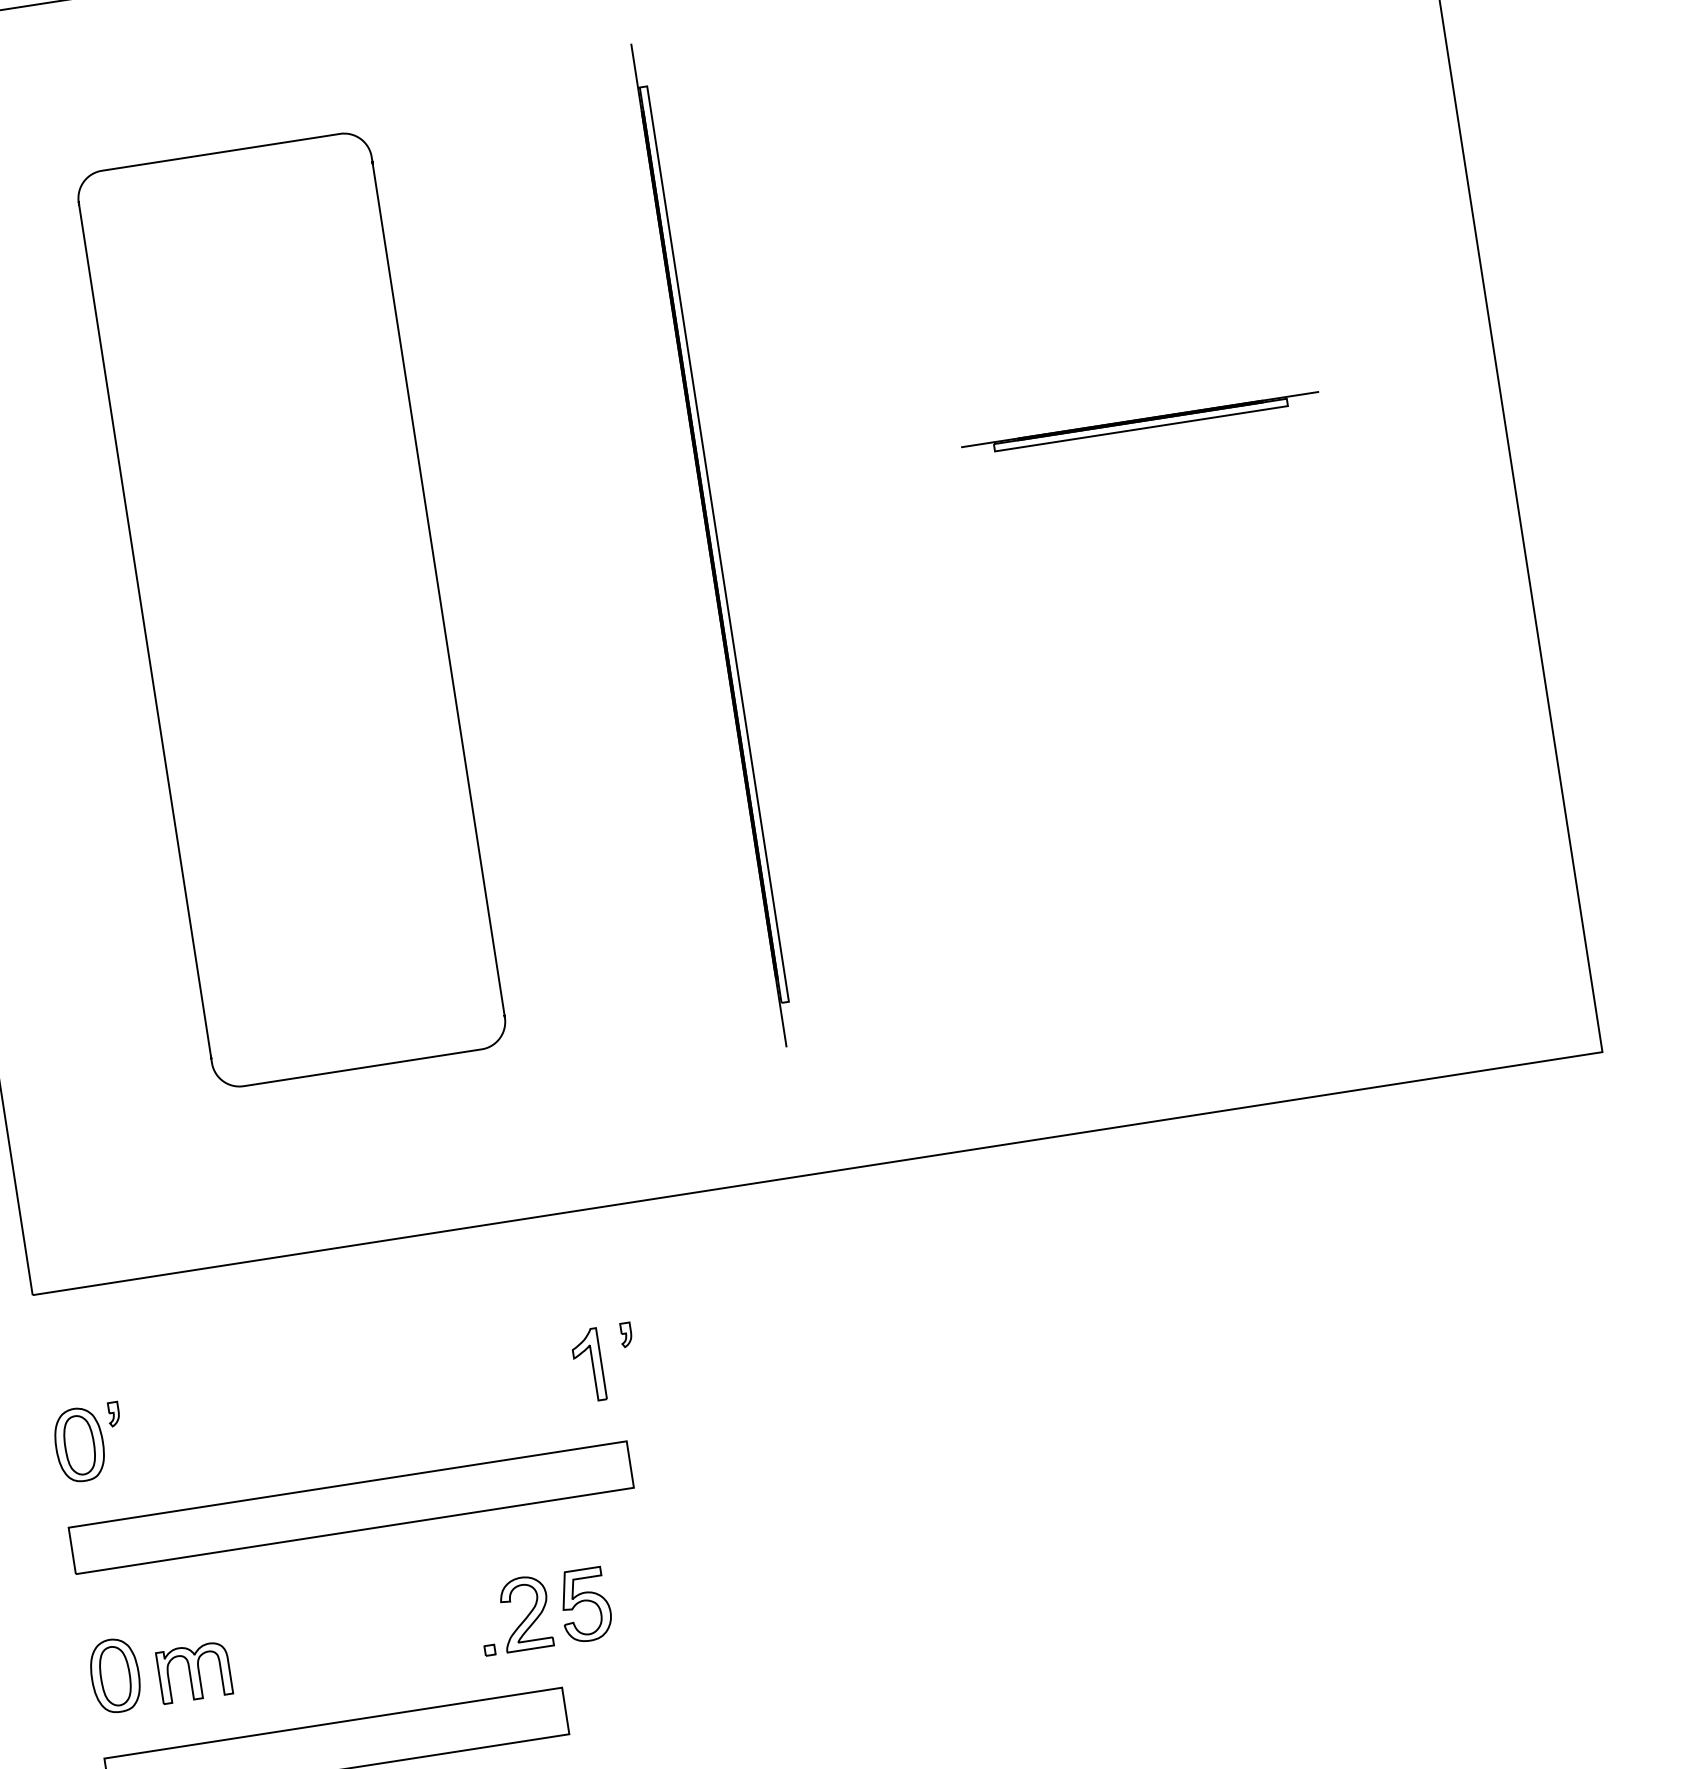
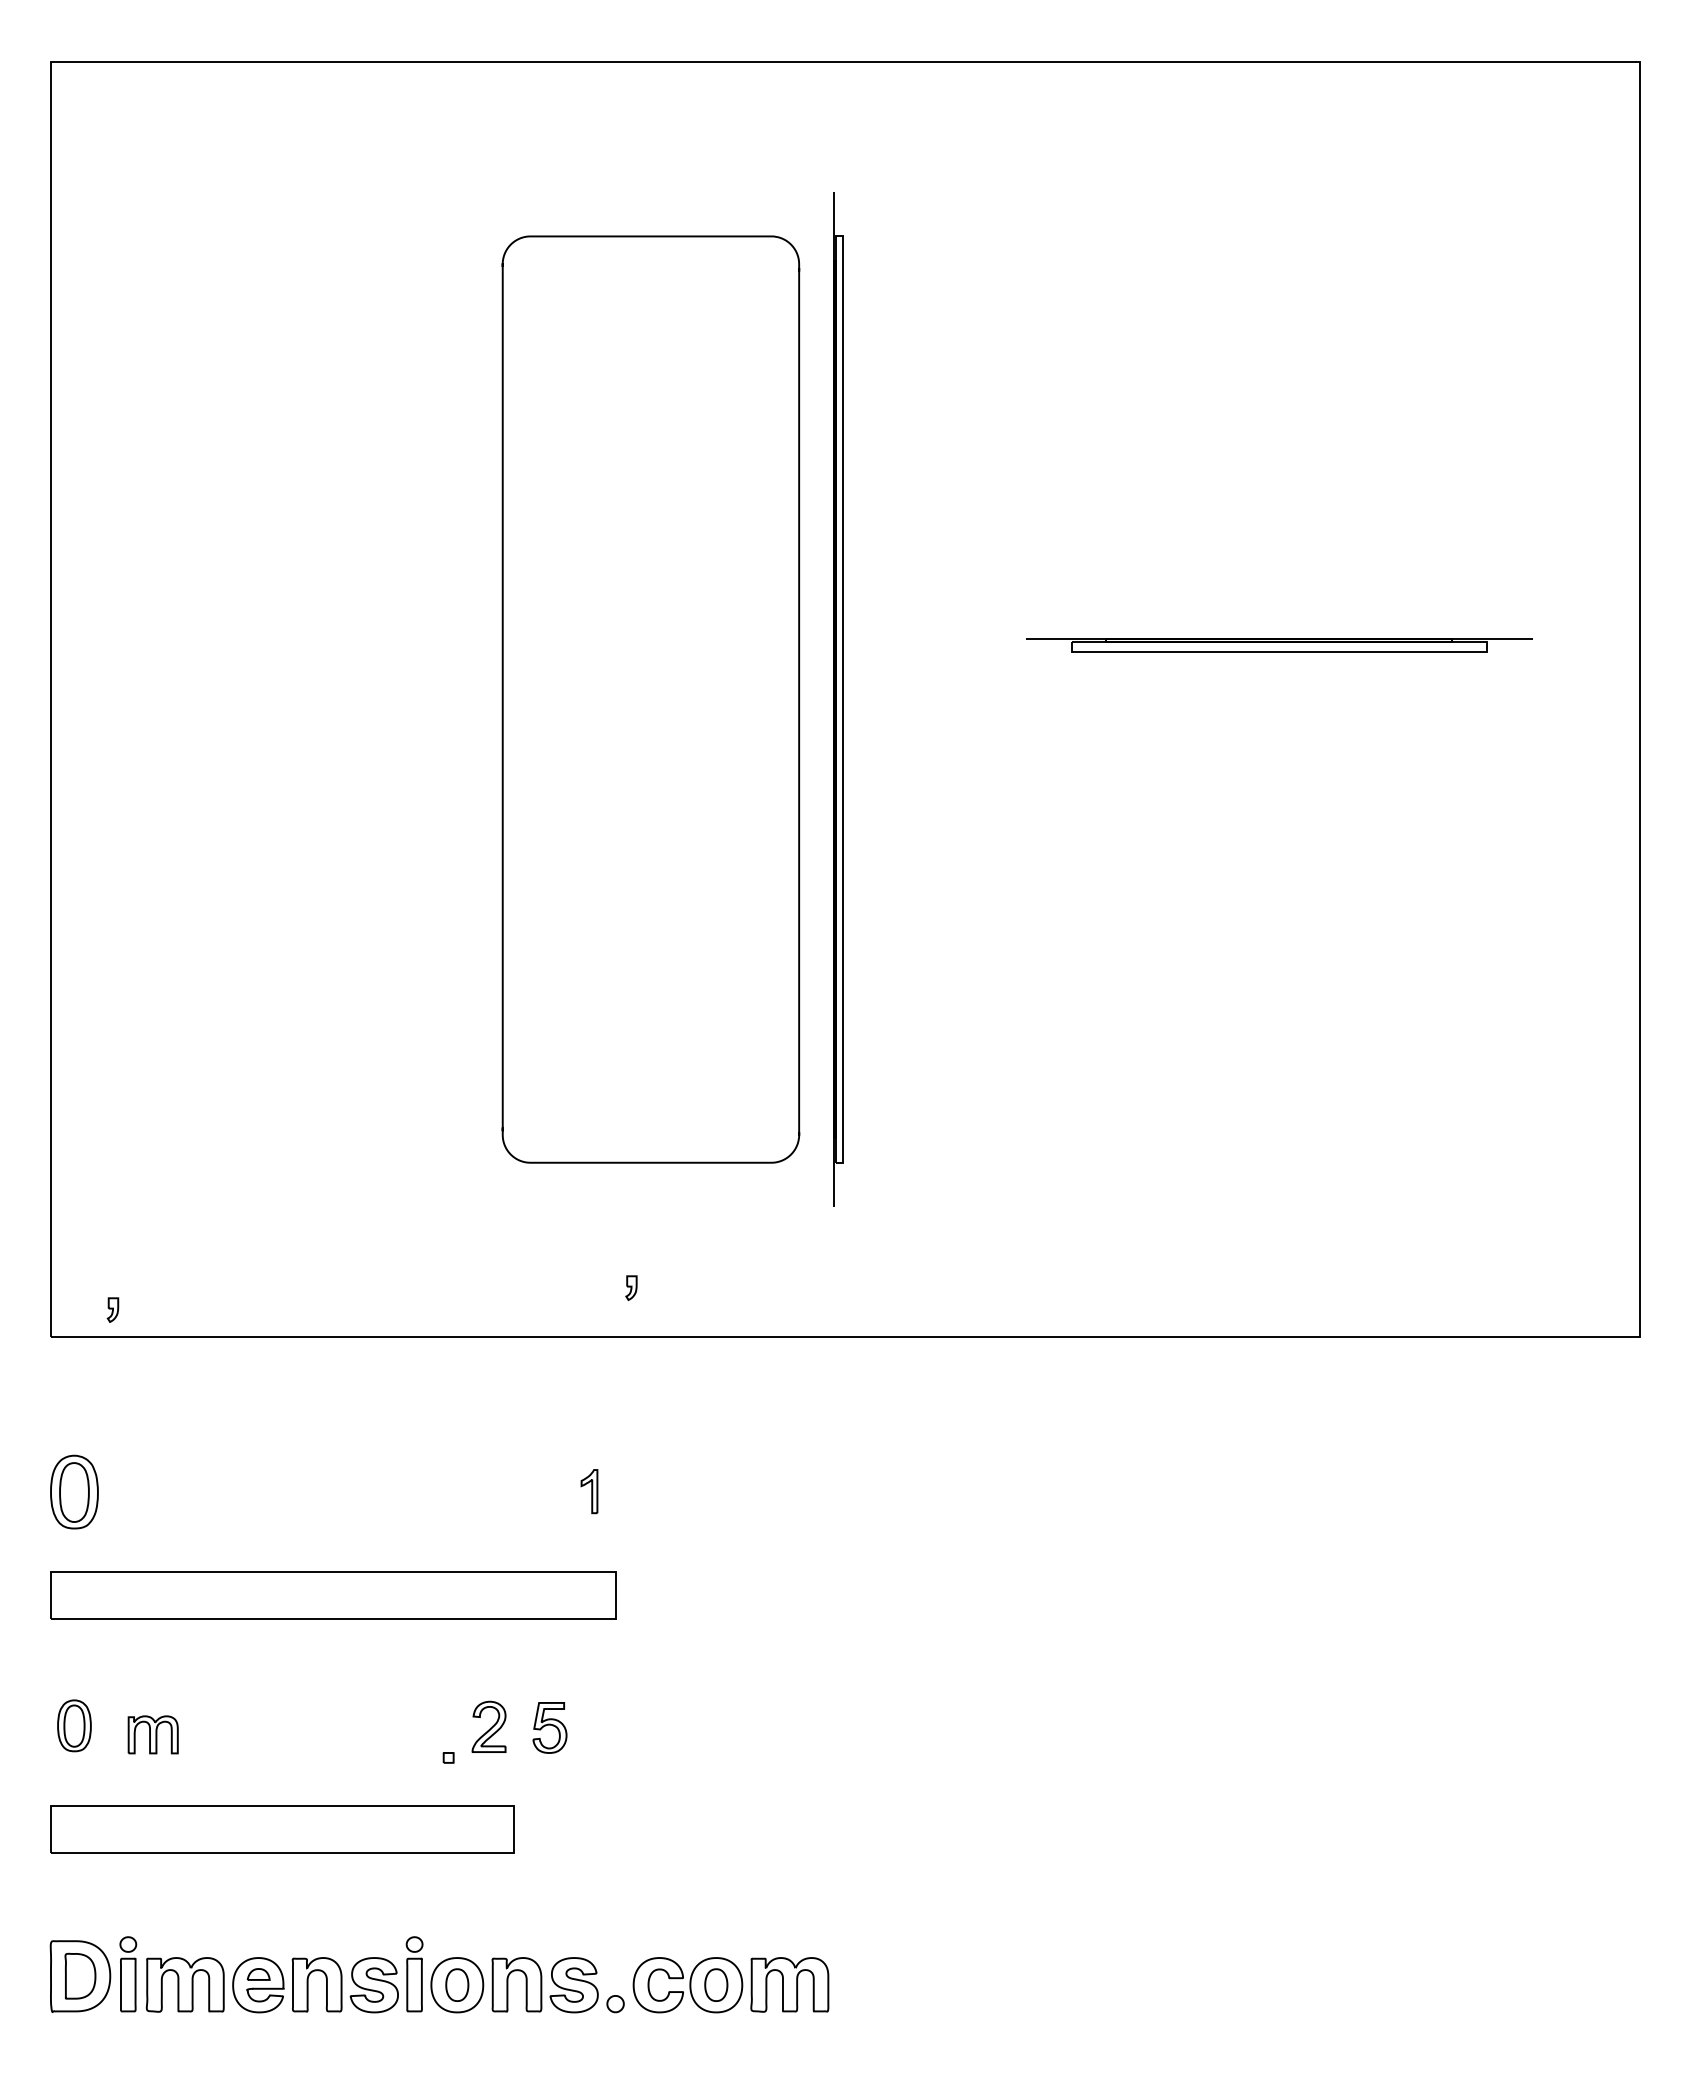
part: (1140, 423) -> (1279, 645), size x1.4
part: (291, 610) -> (650, 699), moved
part: (626, 1334) -> (631, 1287), moved
part: (588, 1365) -> (589, 1491), size x0.6
part: (113, 1413) -> (112, 1309), moved
part: (585, 1604) -> (549, 1727), size x0.7
part: (524, 1613) -> (488, 1726), size x0.7
part: (194, 1672) -> (153, 1734), size x0.7
part: (115, 1675) -> (74, 1725), size x0.7

